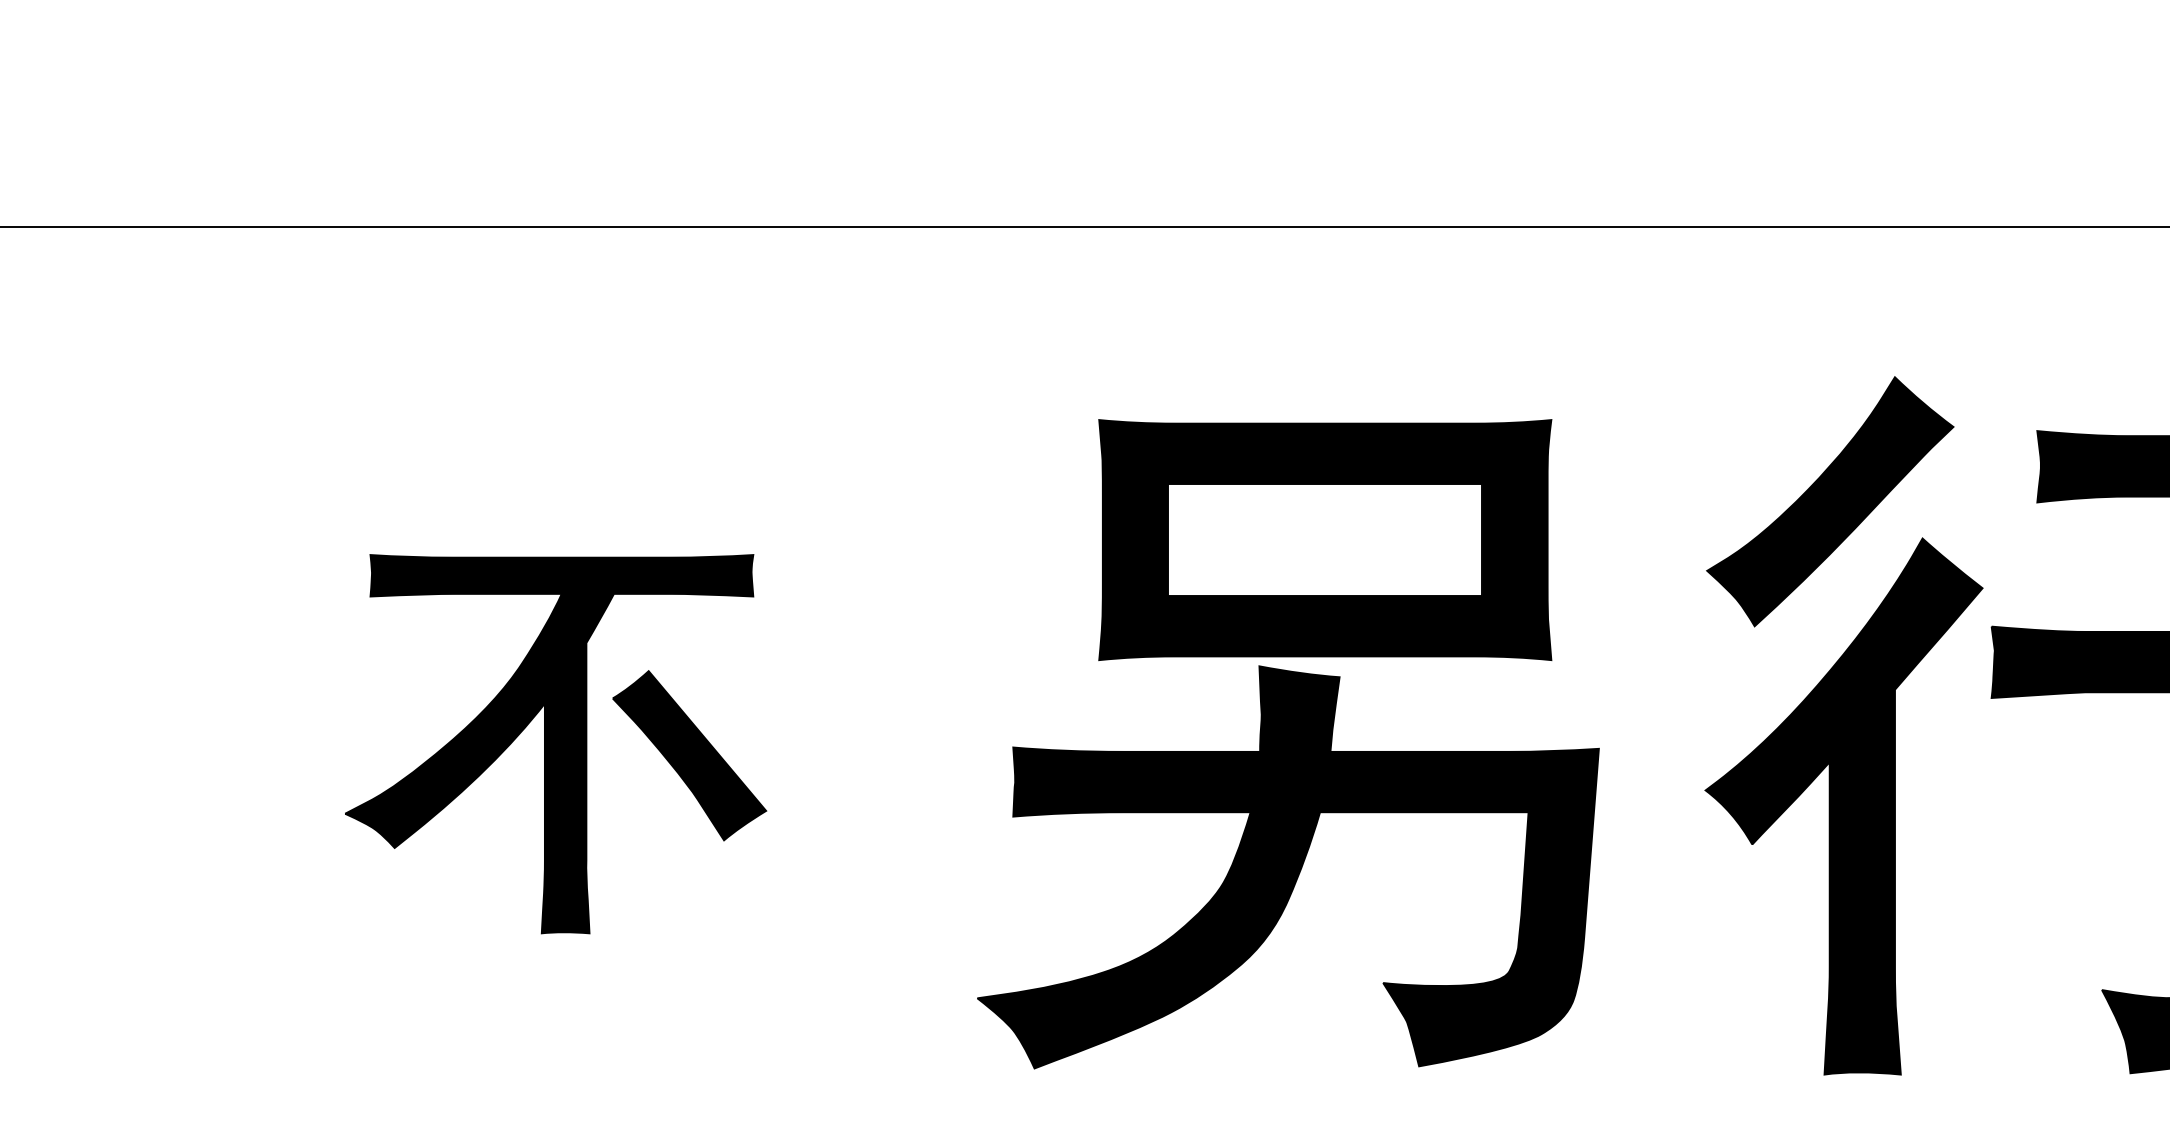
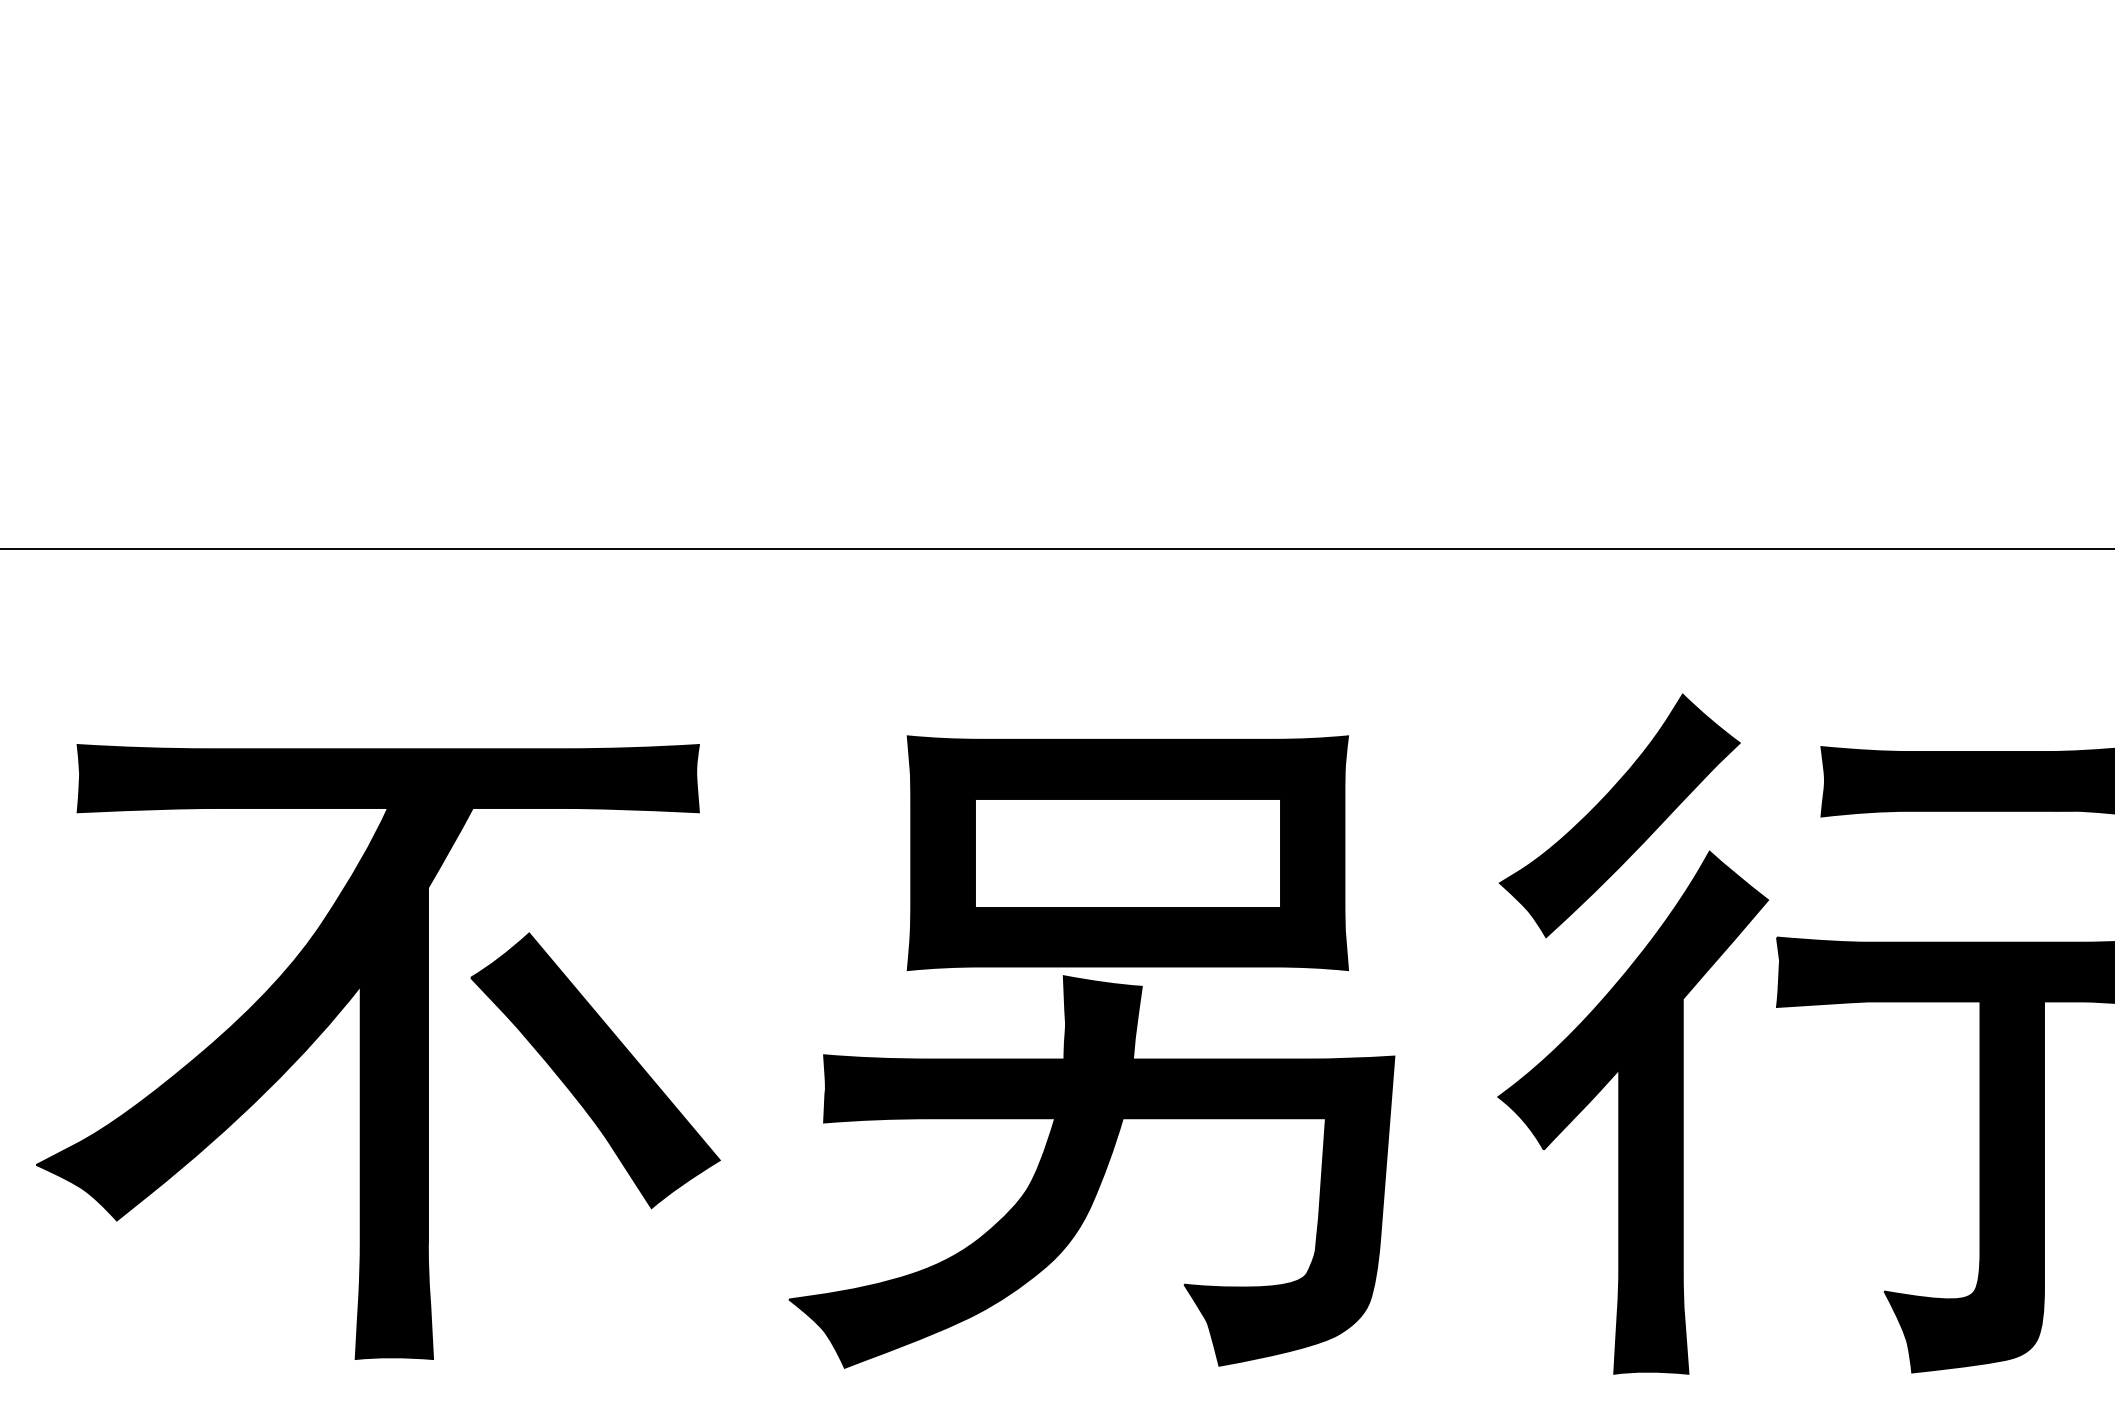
part: (555, 743) -> (378, 1051), size x1.67

